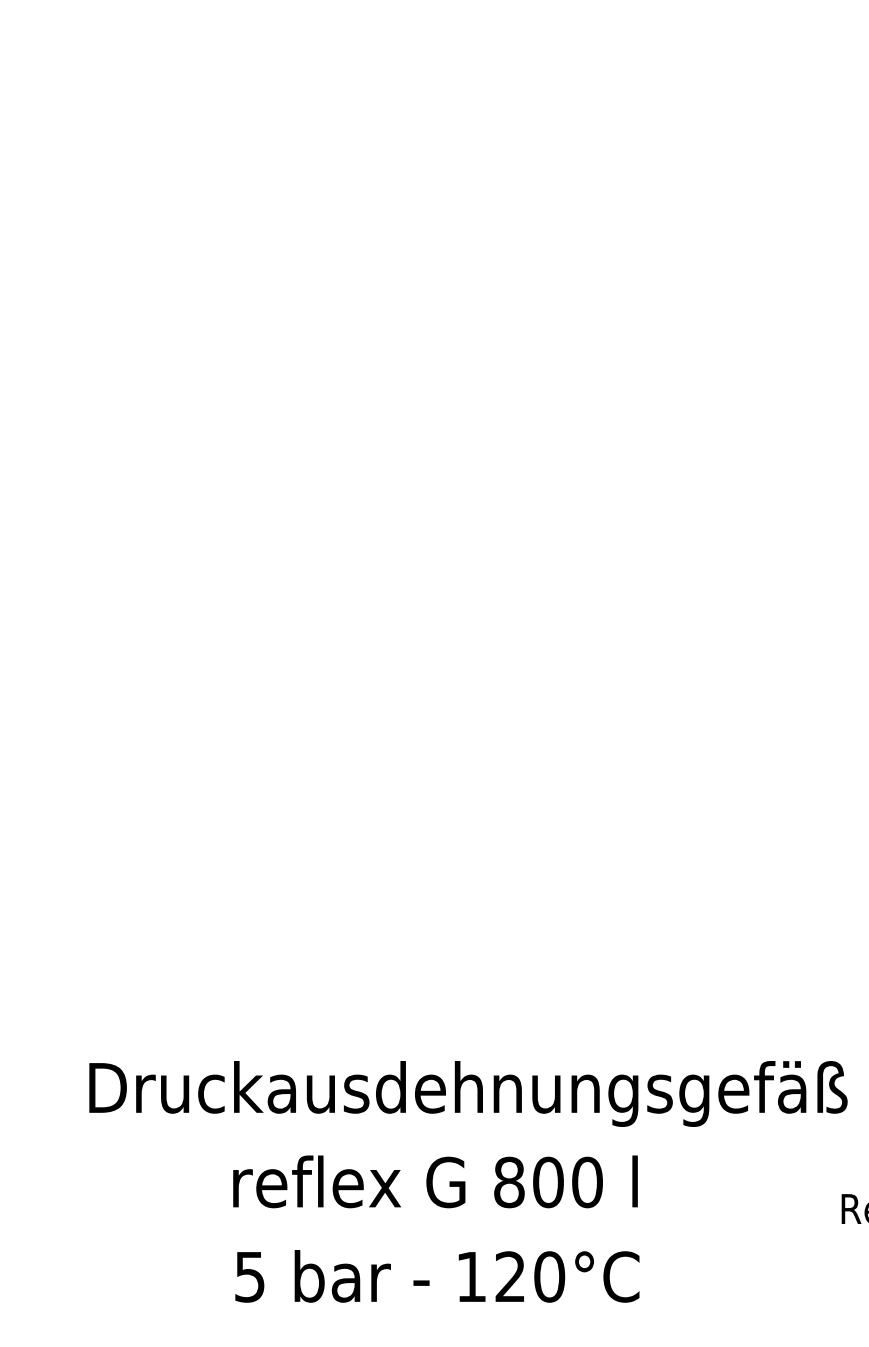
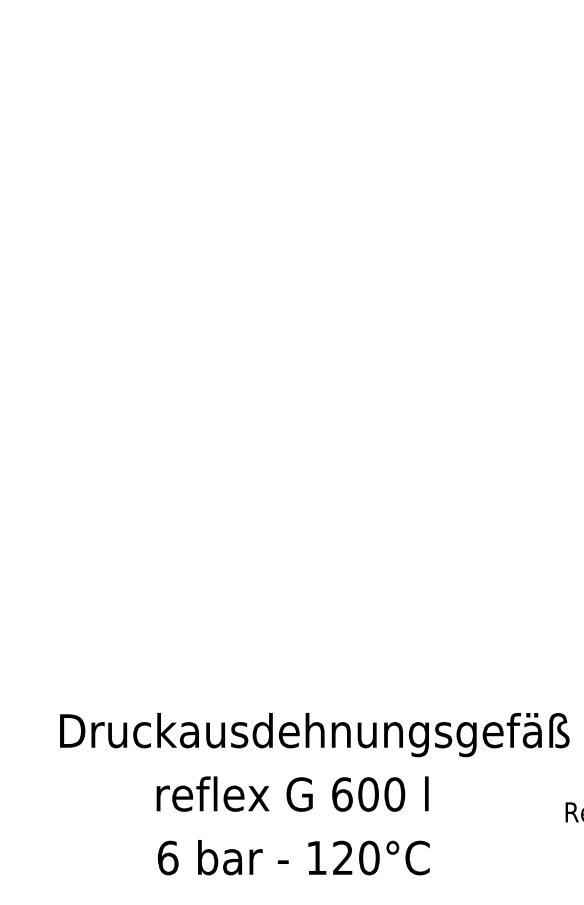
text: (509, 1182) -> (342, 794), 800 -> 600
text: (250, 1276) -> (168, 857), 5 -> 6

